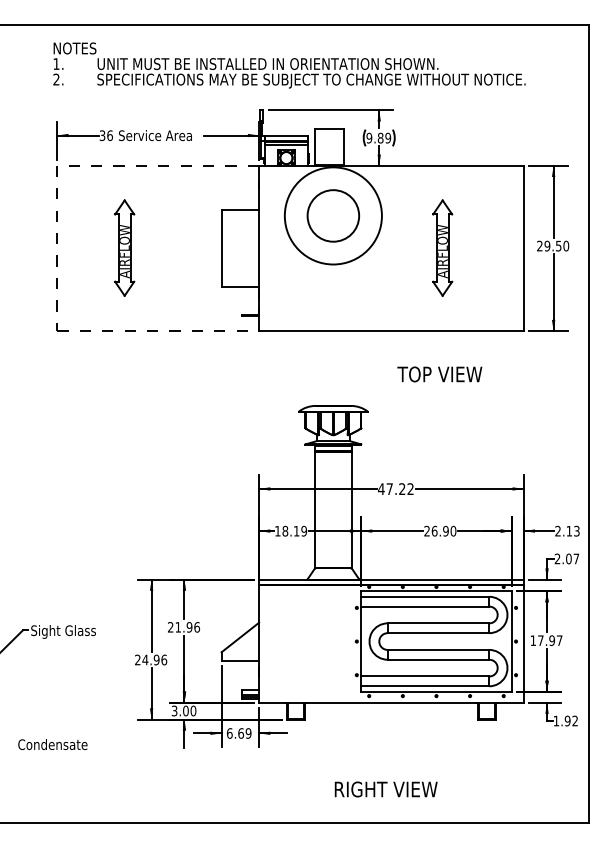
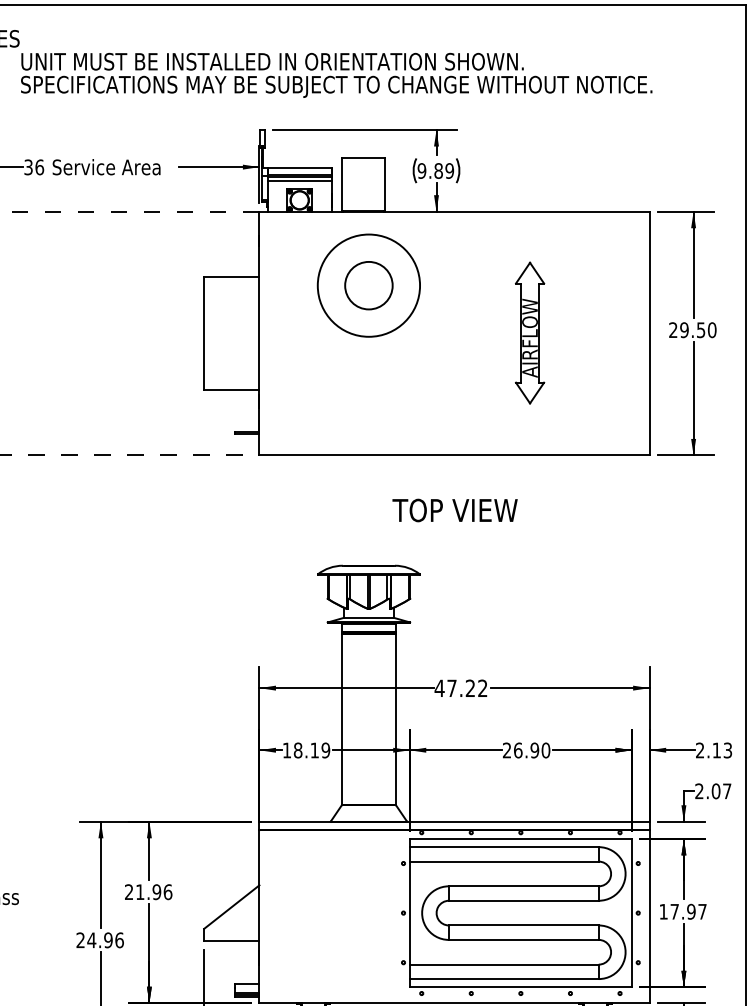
circle: (333, 215) -> (369, 285), size x0.62
circle: (333, 215) -> (369, 285), size x0.71
part: (124, 247) -> (60, 332), removed
text: (439, 374) -> (454, 510), moved

